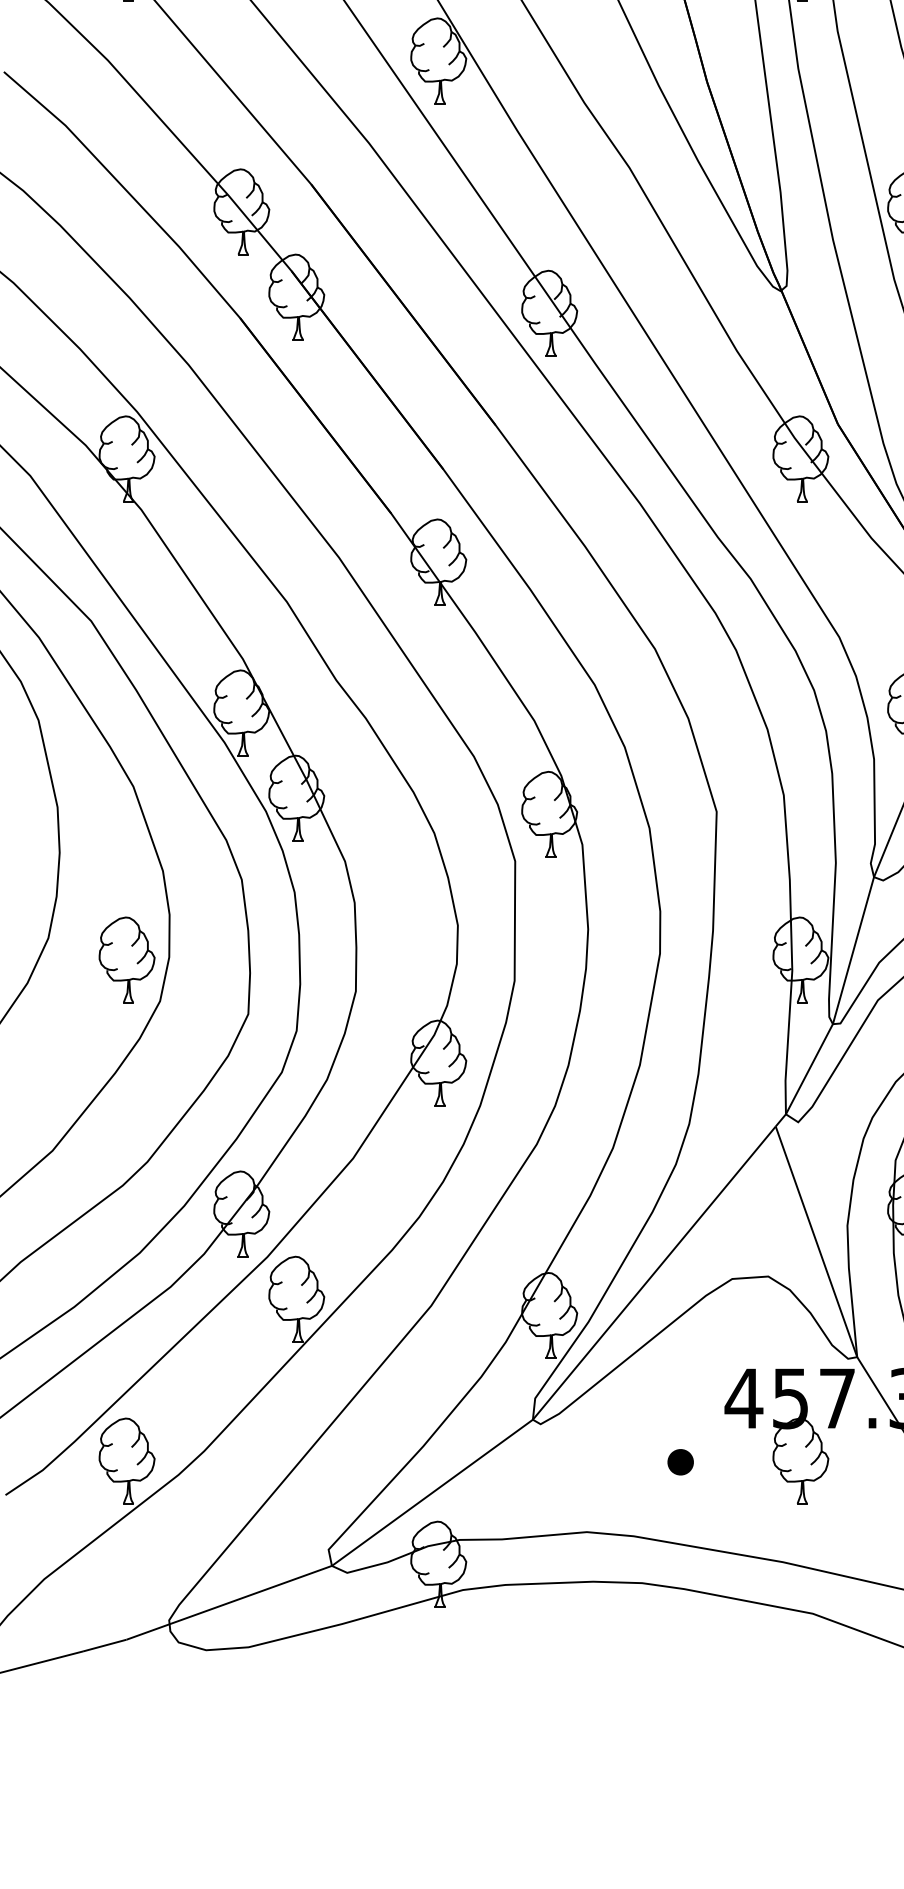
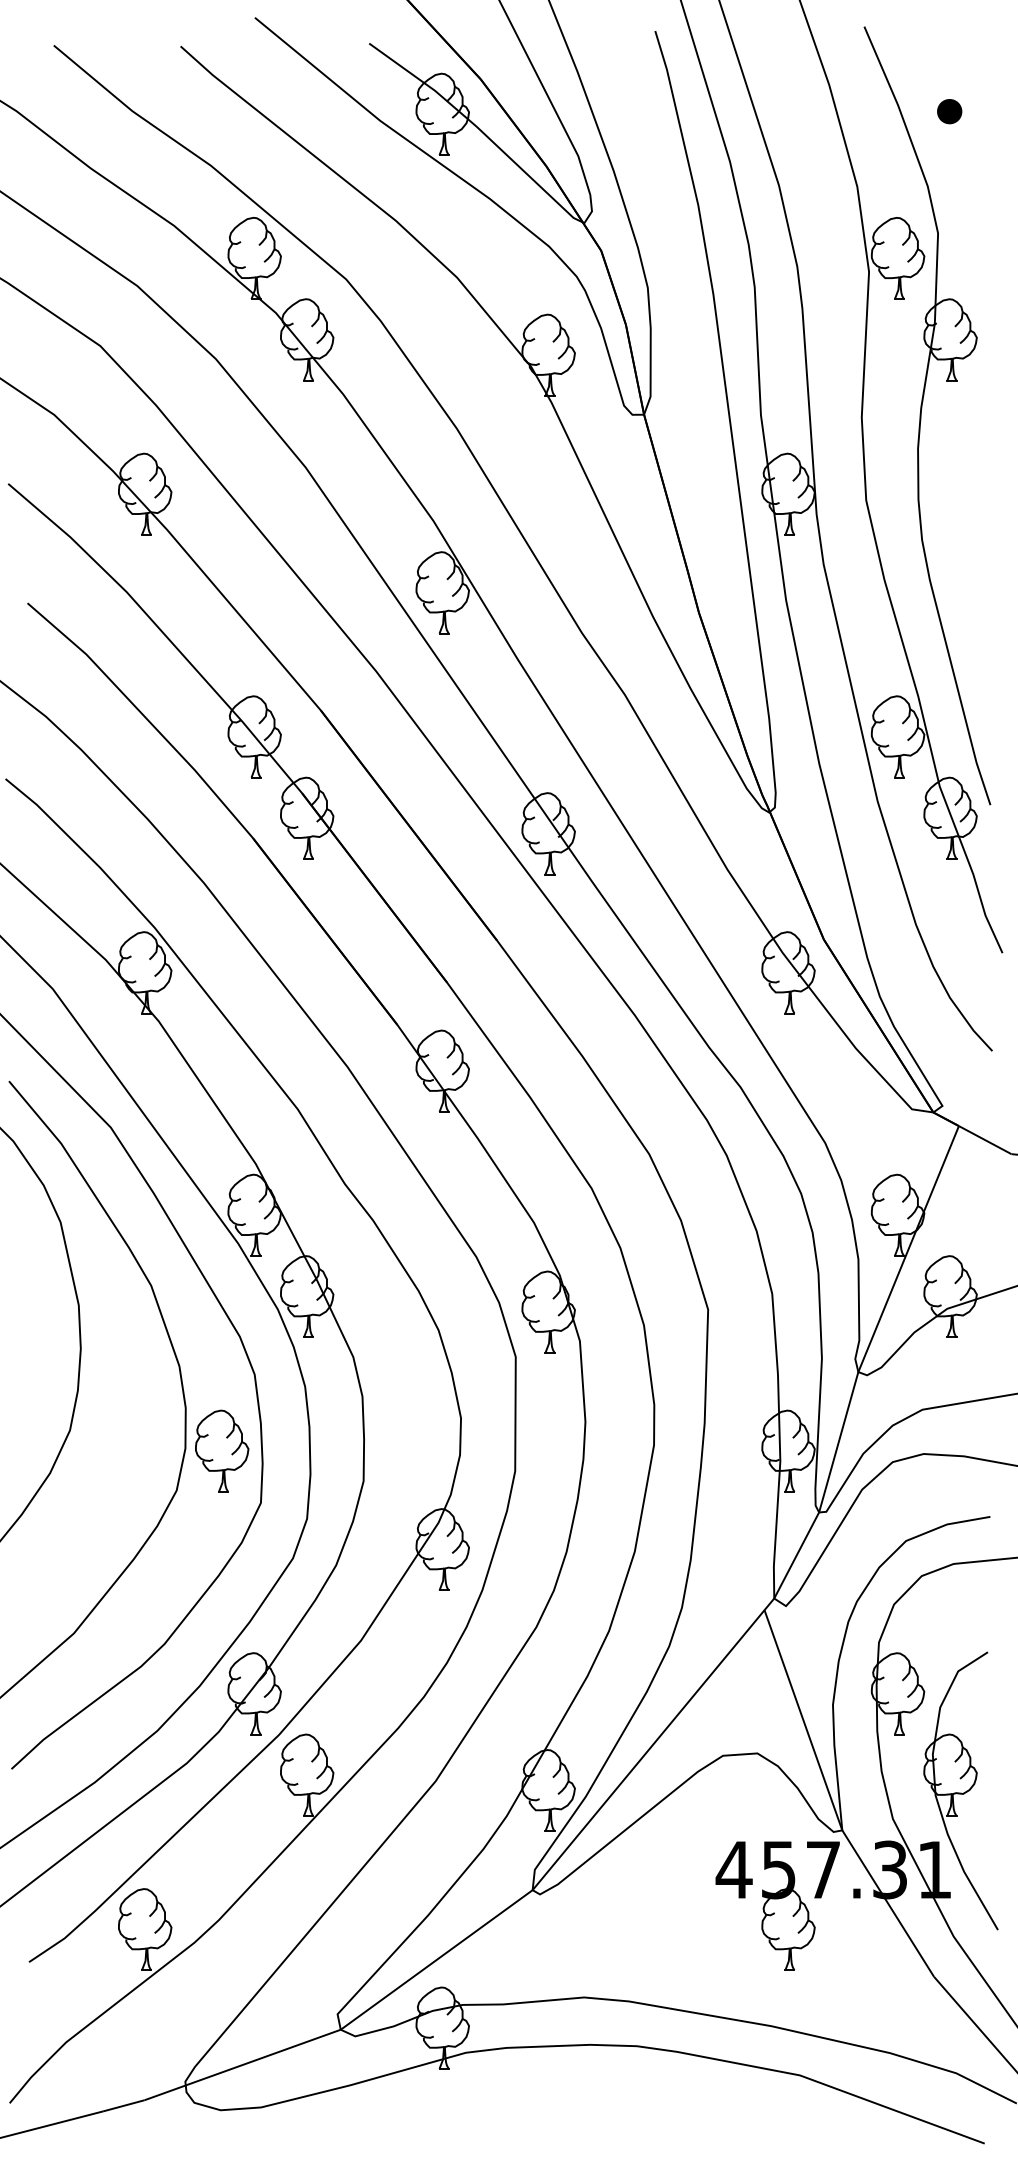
part: (127, 959) -> (222, 1450), moved
part: (680, 1461) -> (673, 1930), removed

